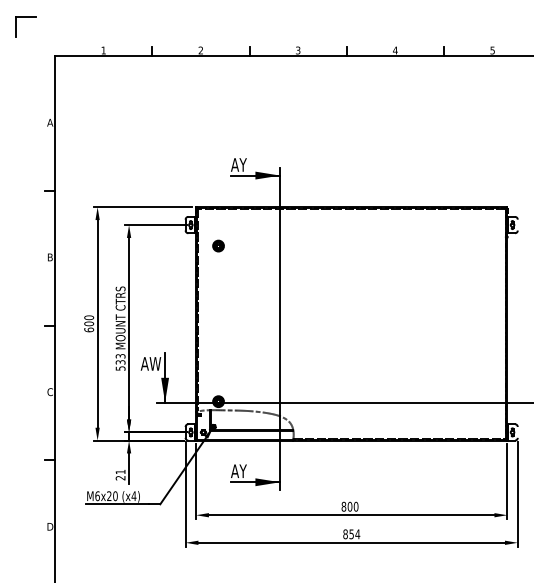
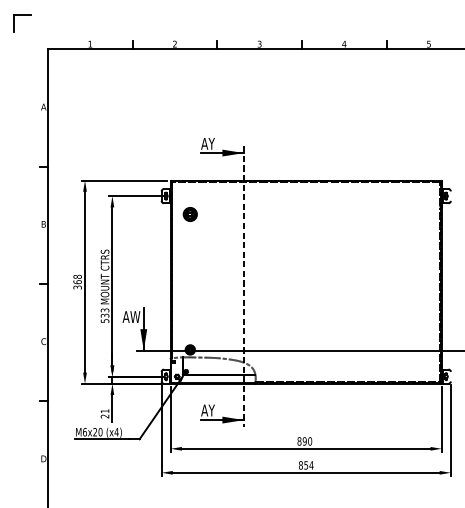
part: (218, 245) -> (190, 213), size x1.4
text: (89, 323) -> (77, 281), 600 -> 368
line: (280, 329) -> (244, 287), solid -> dashed
text: (349, 506) -> (304, 441), 800 -> 890

